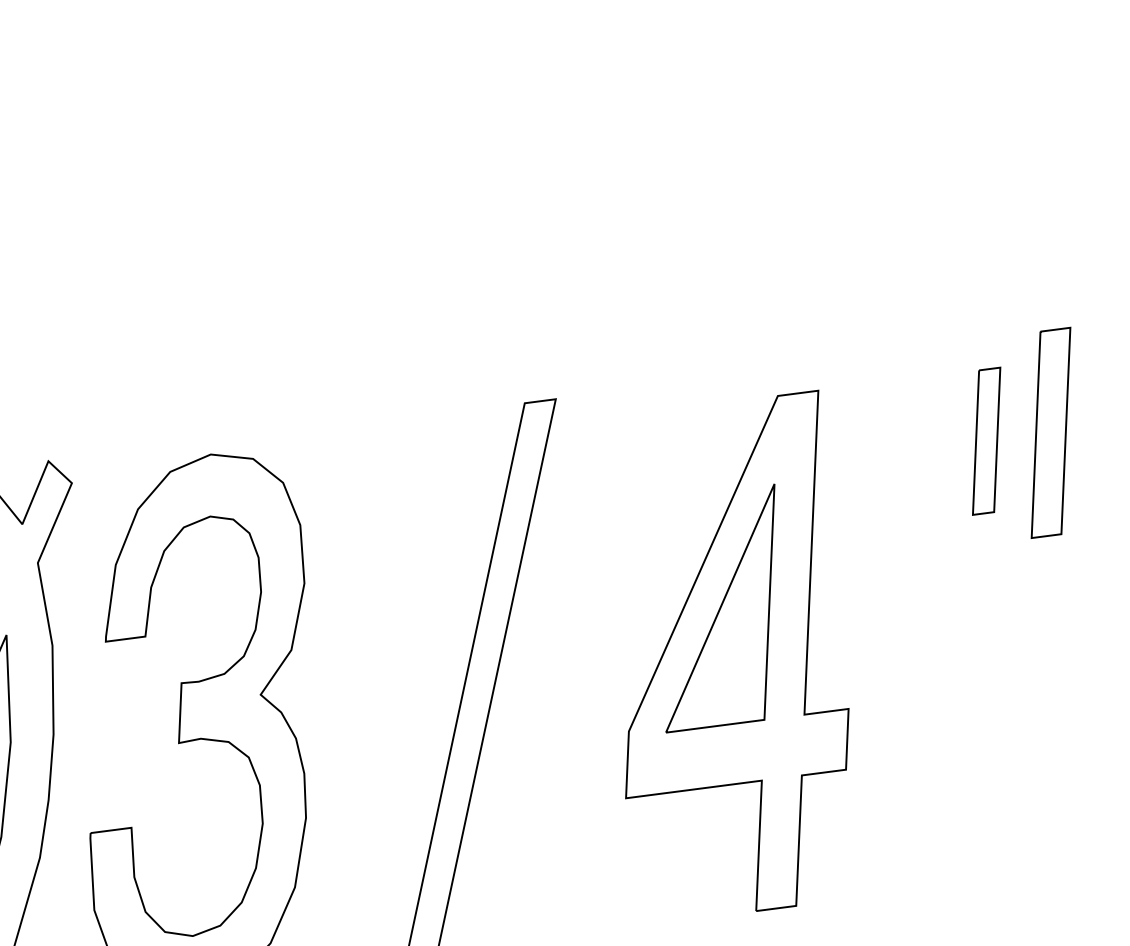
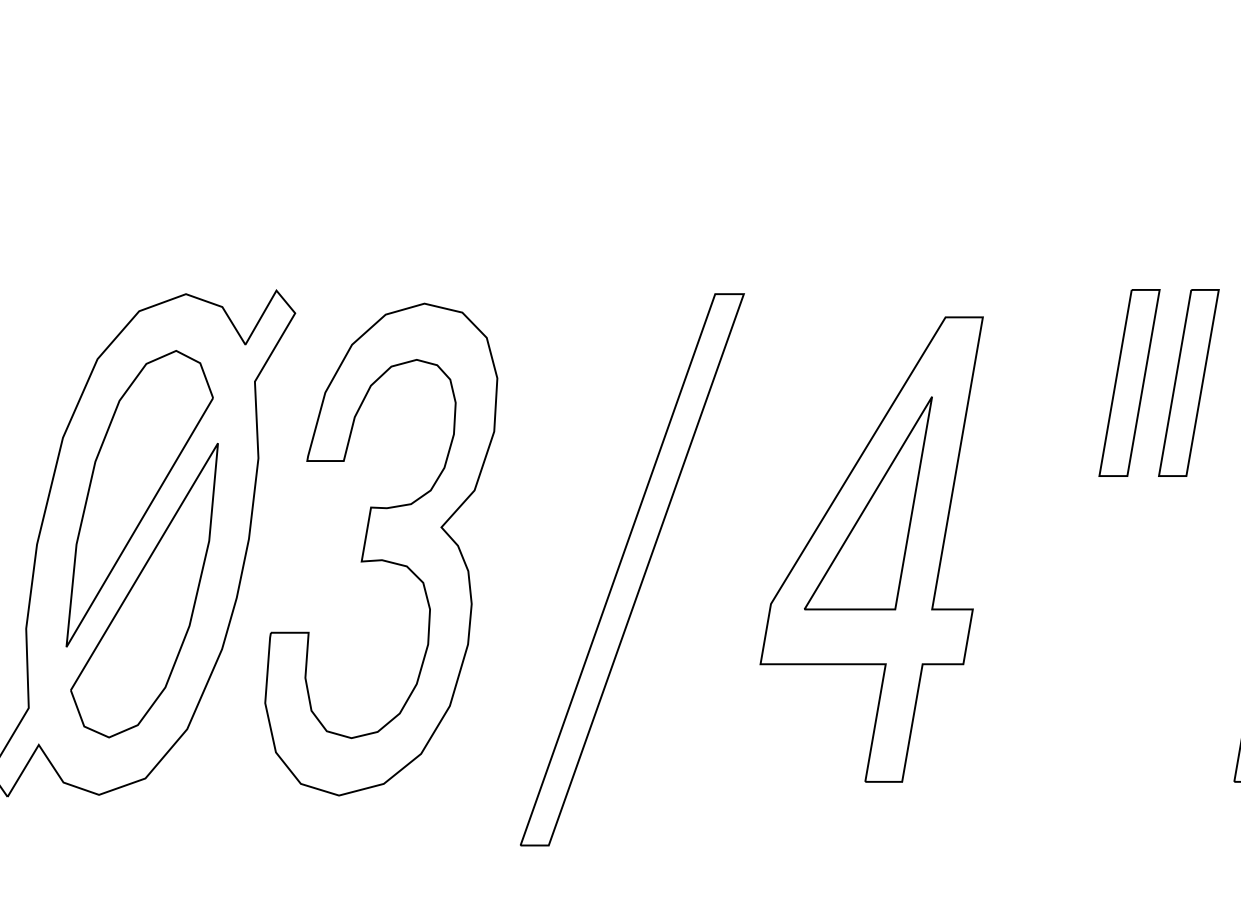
part: (986, 440) -> (1129, 382), size x1.43

